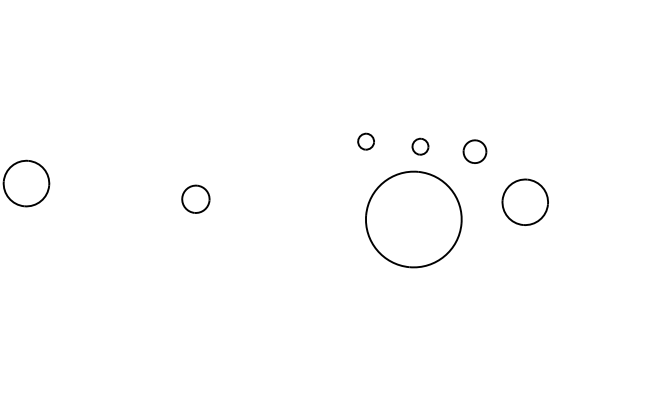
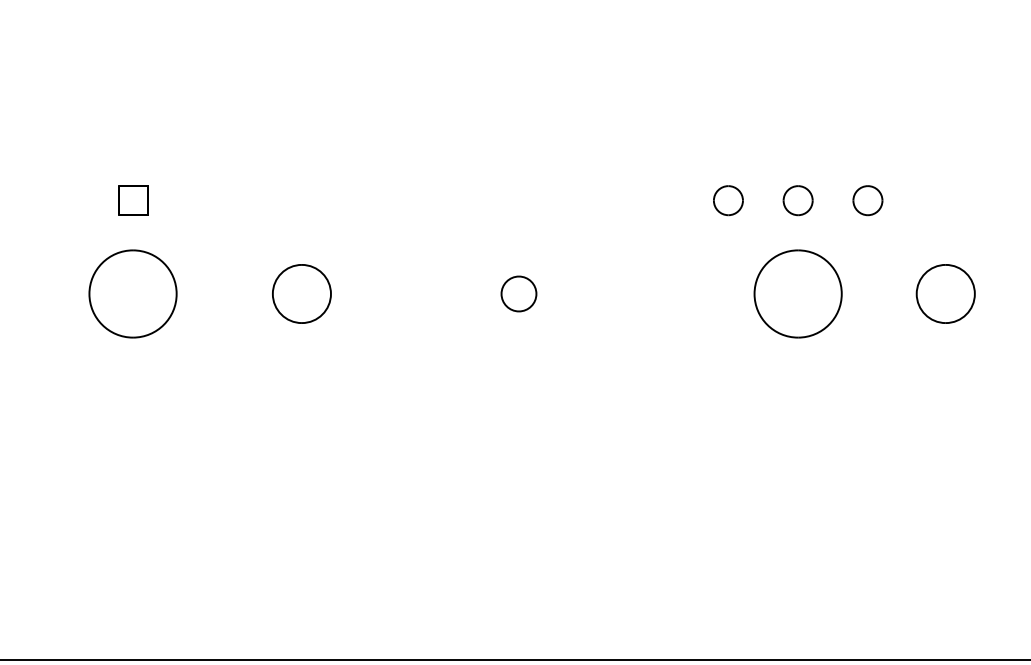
part: (366, 141) -> (728, 200), size x1.43
part: (420, 146) -> (797, 200), size x1.43
part: (525, 201) -> (945, 293), moved
part: (413, 219) -> (797, 293), size x0.71

